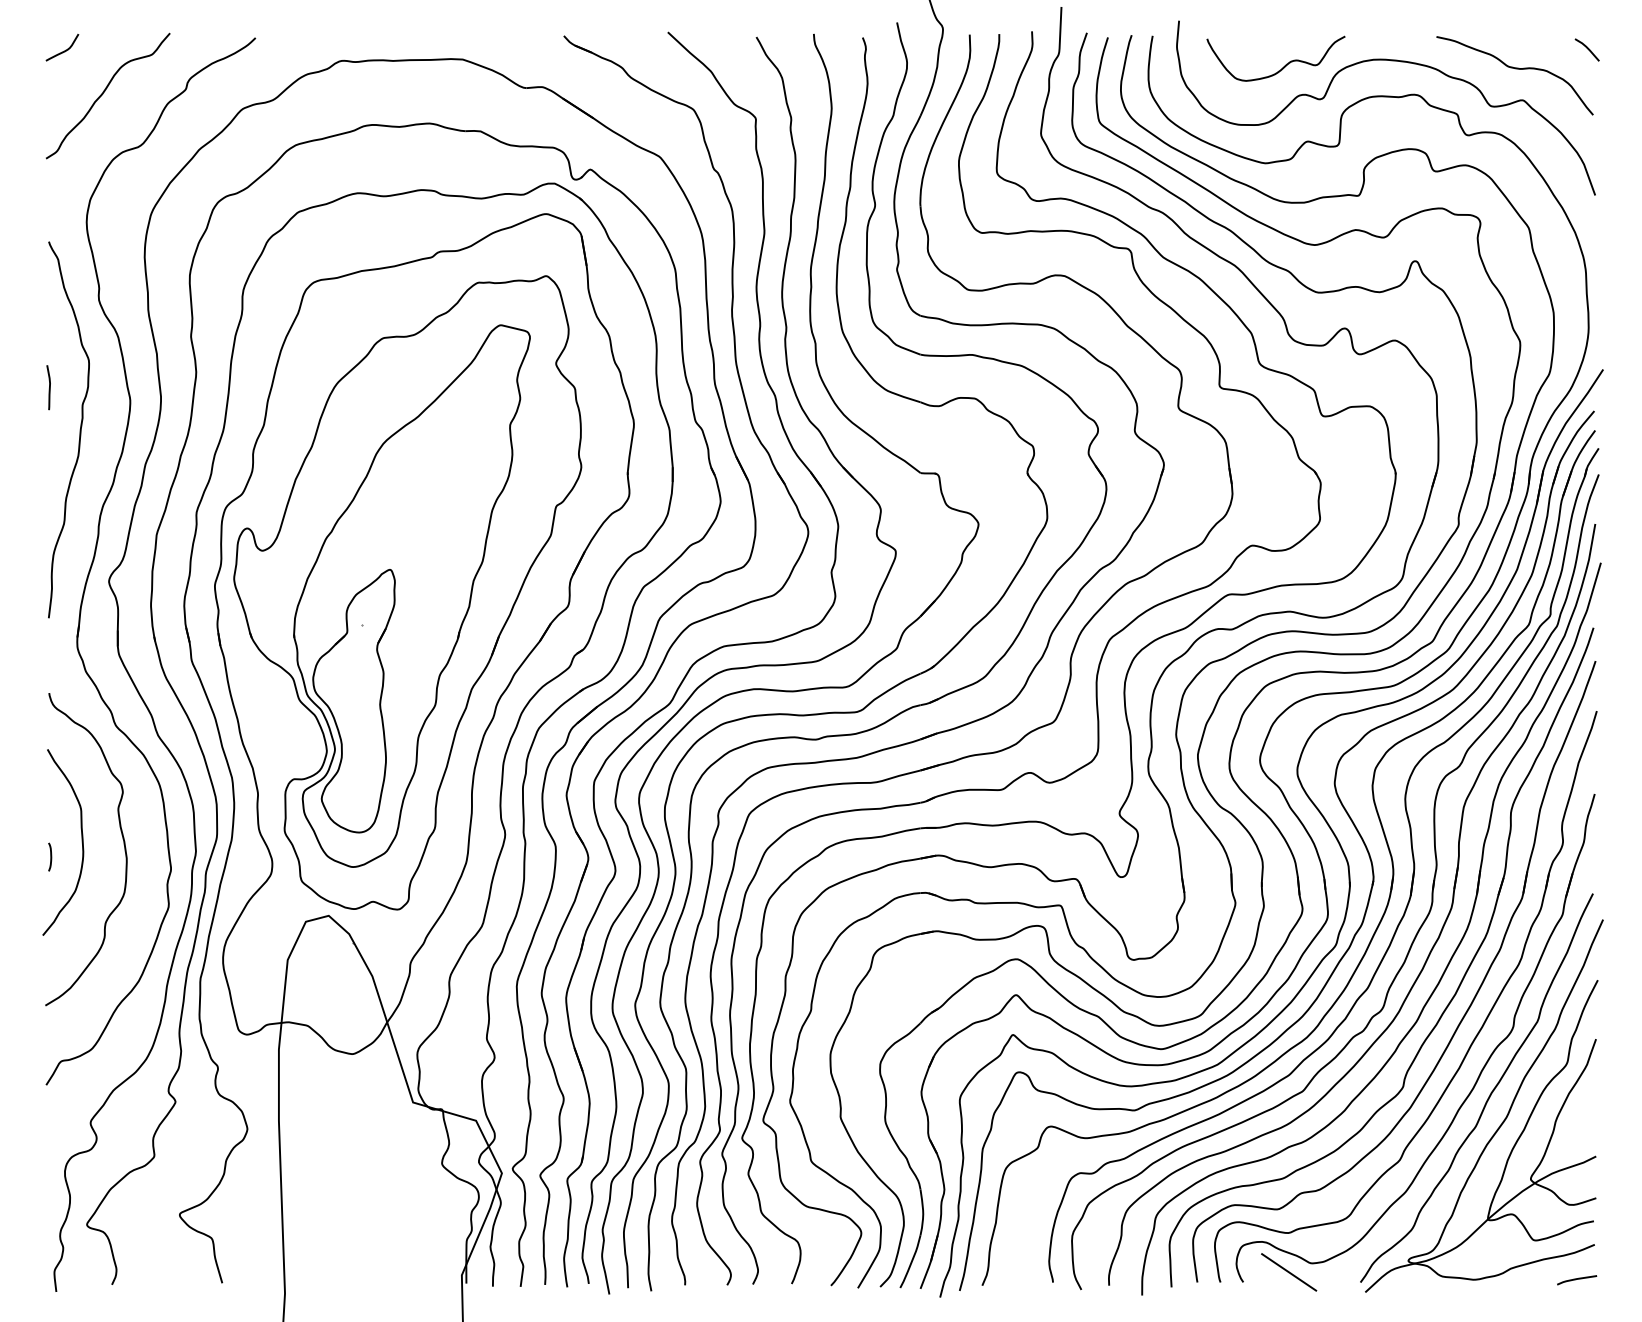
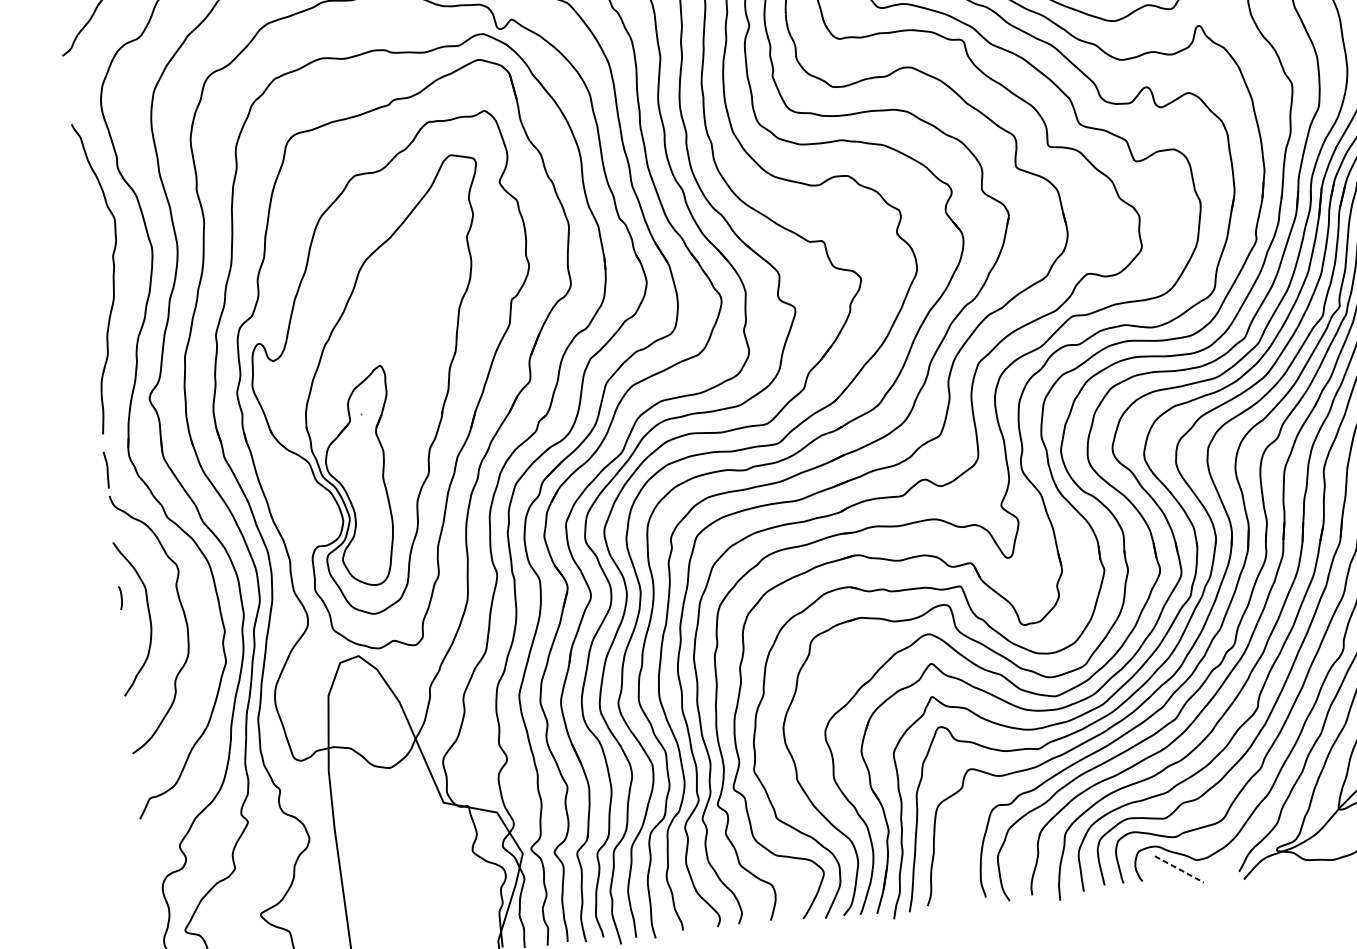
curve: (49, 387) -> (107, 469), moved
curve: (50, 856) -> (121, 597), moved
line: (1289, 1272) -> (1179, 869), solid -> dashed

